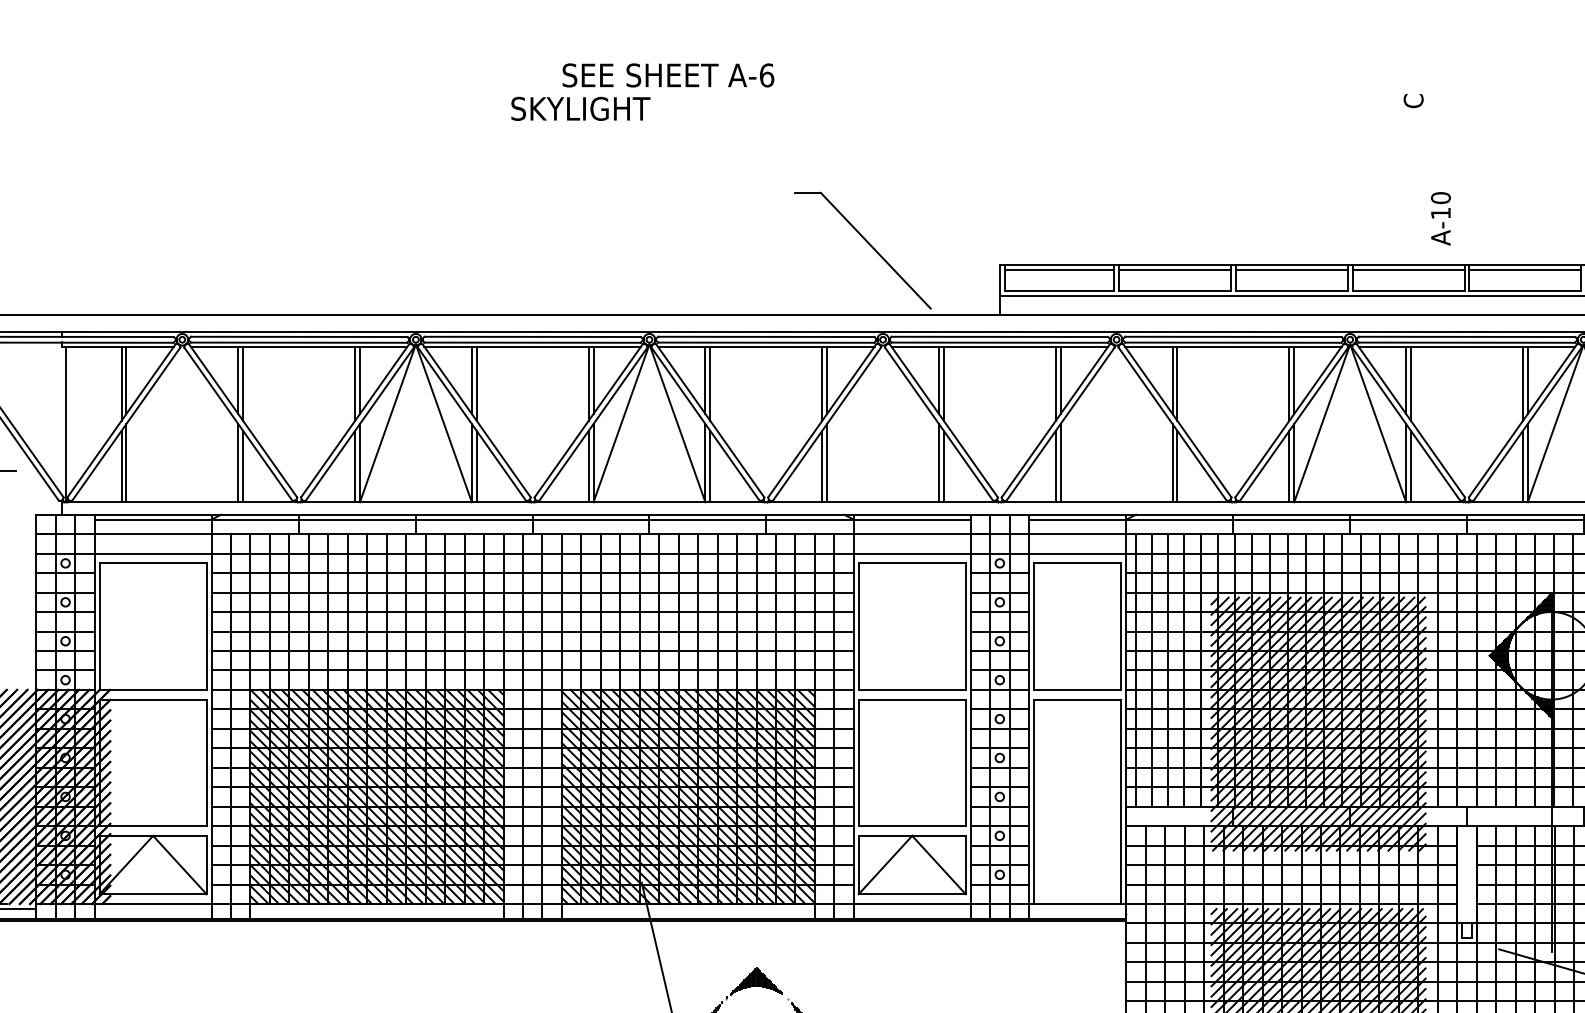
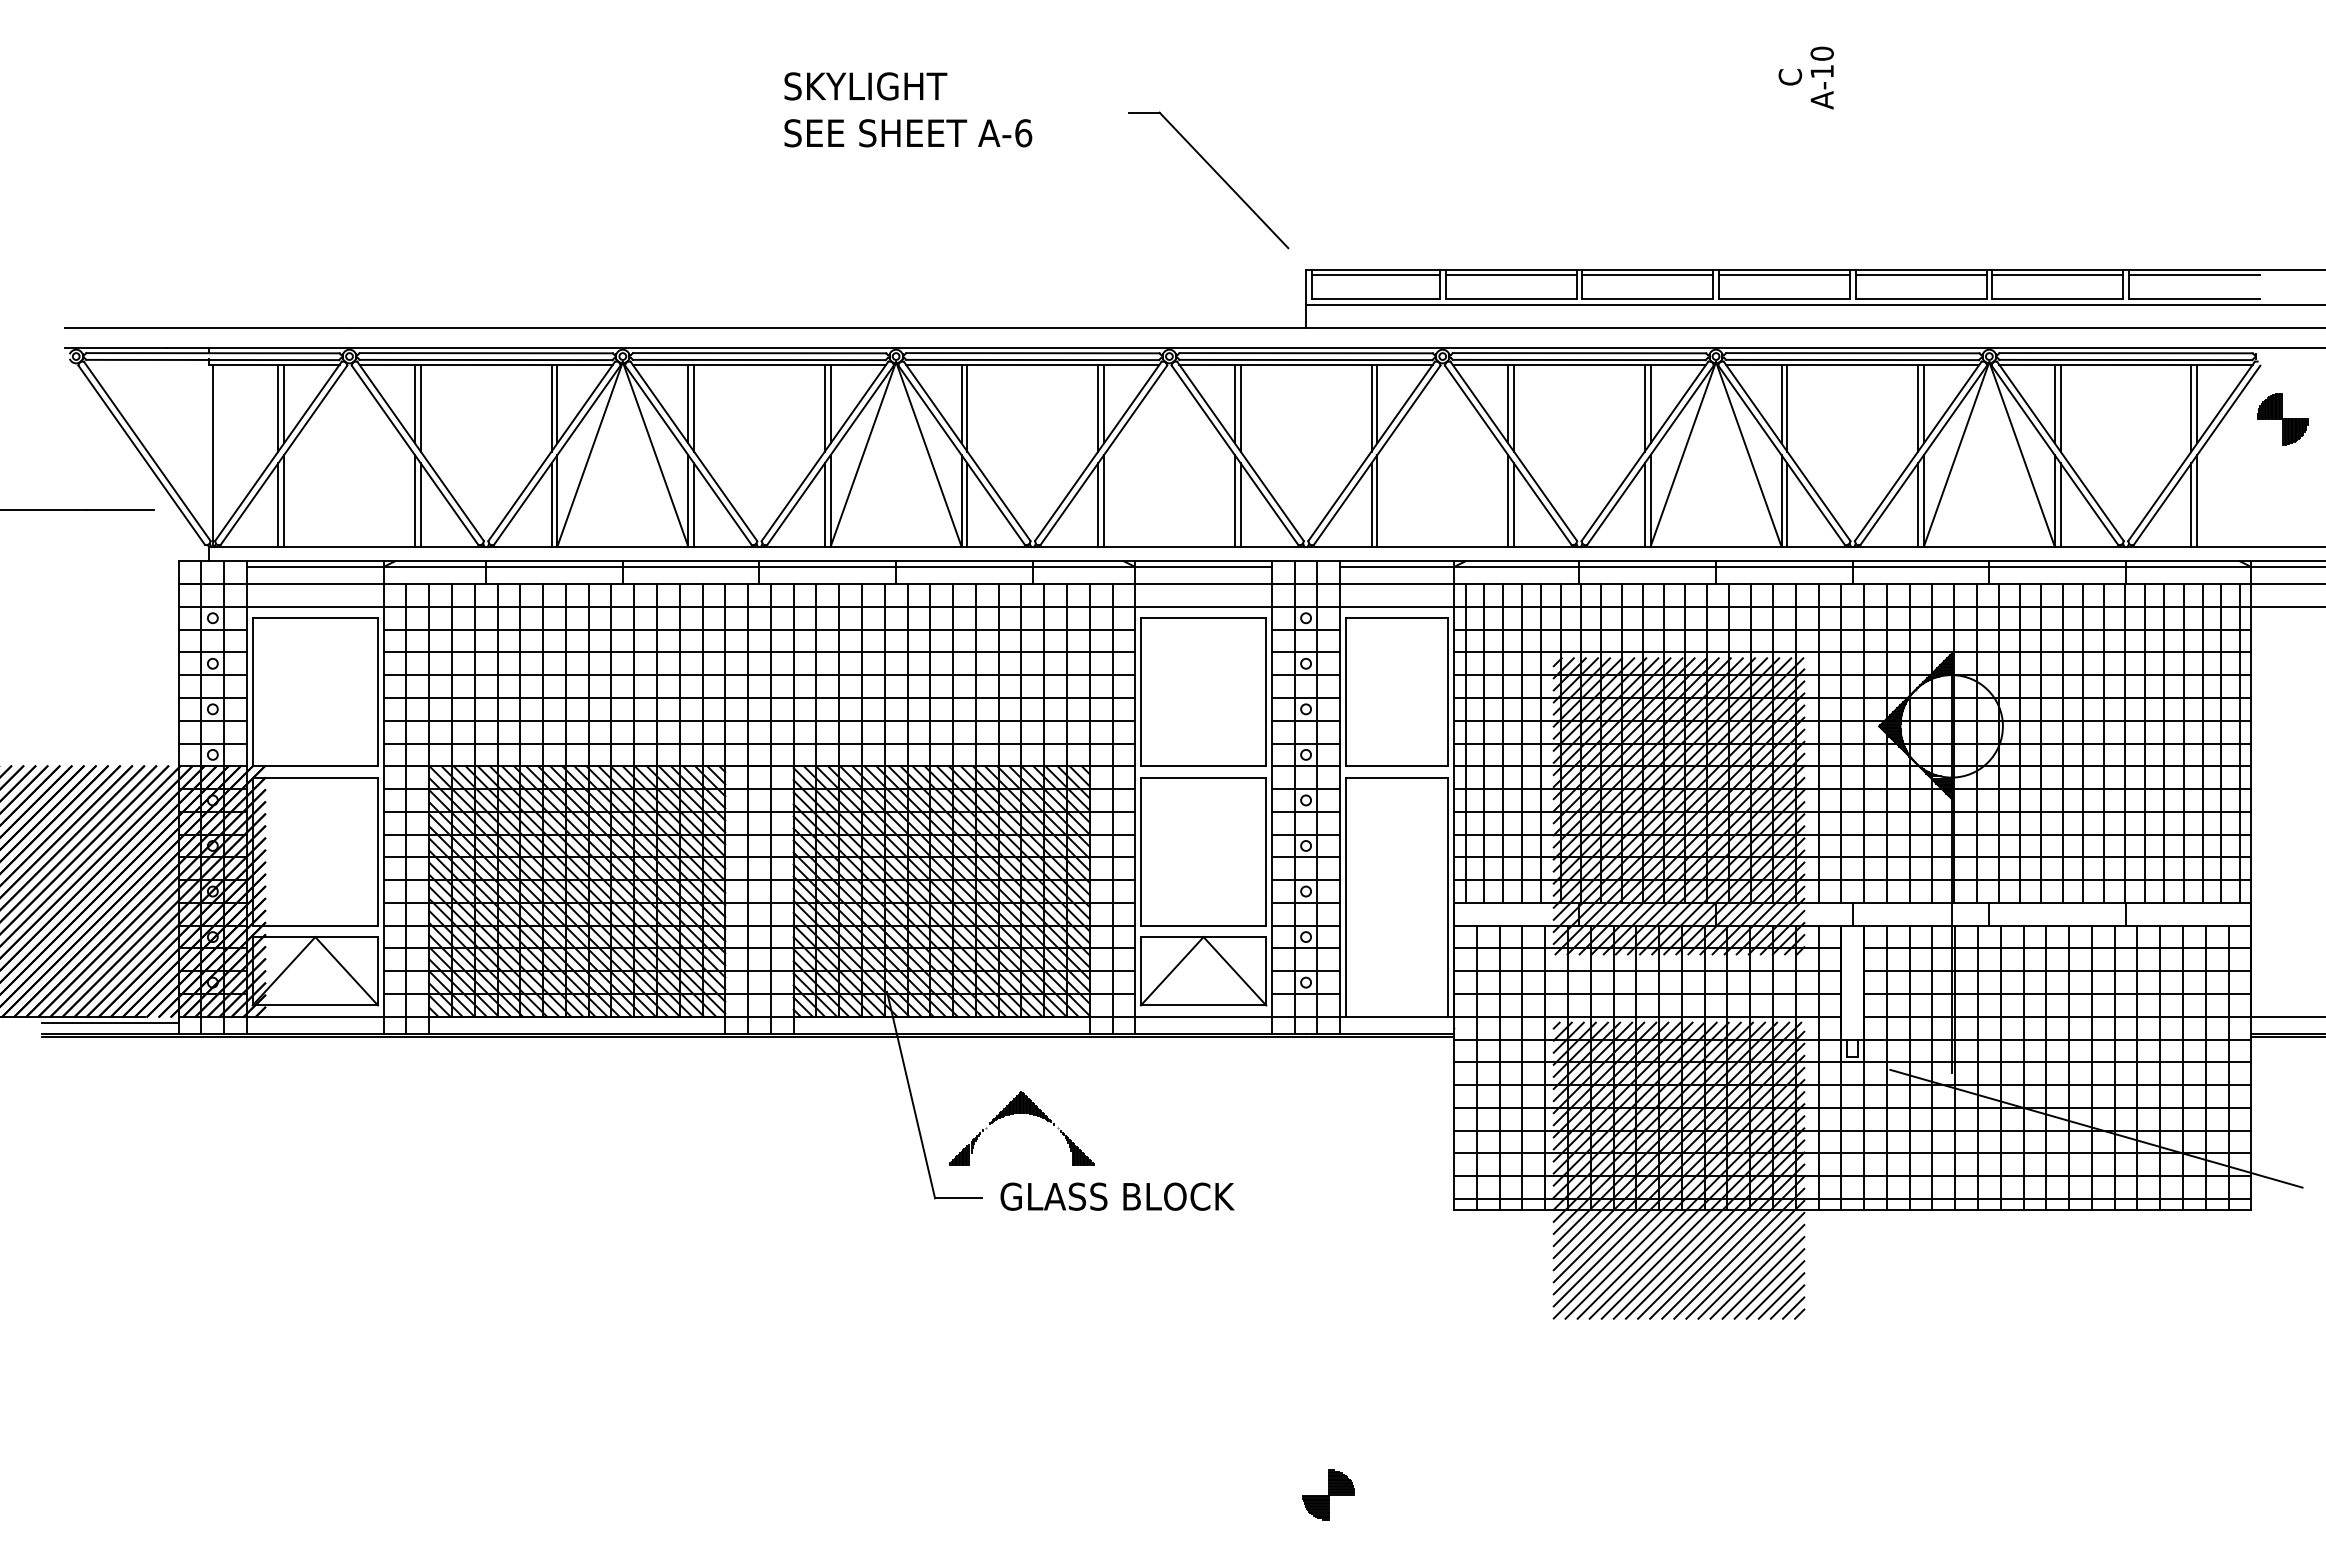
text: (668, 75) -> (908, 133), moved
text: (580, 108) -> (865, 86), moved
text: (1440, 218) -> (1821, 77), moved
part: (870, 246) -> (1217, 175), moved

